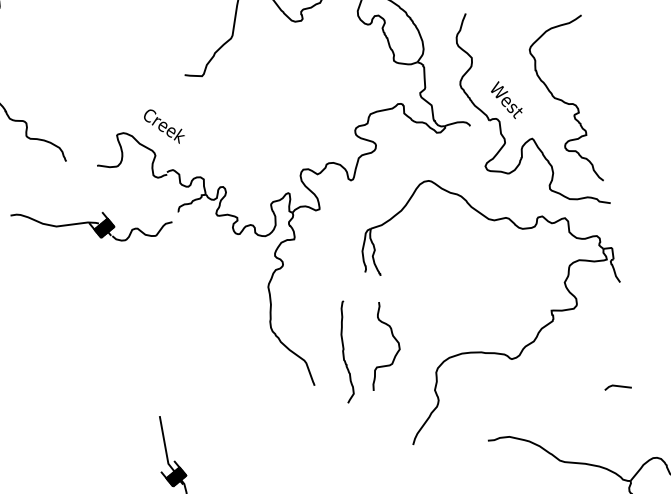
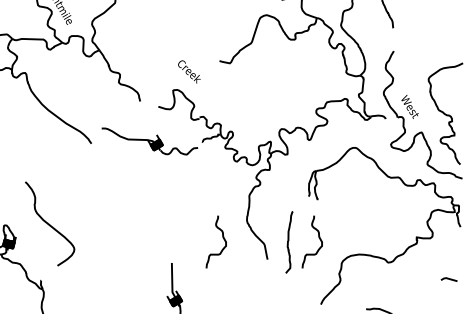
text: (164, 125) -> (189, 71), moved
curve: (235, 361) -> (222, 237), added
line: (616, 387) -> (448, 279), moved

